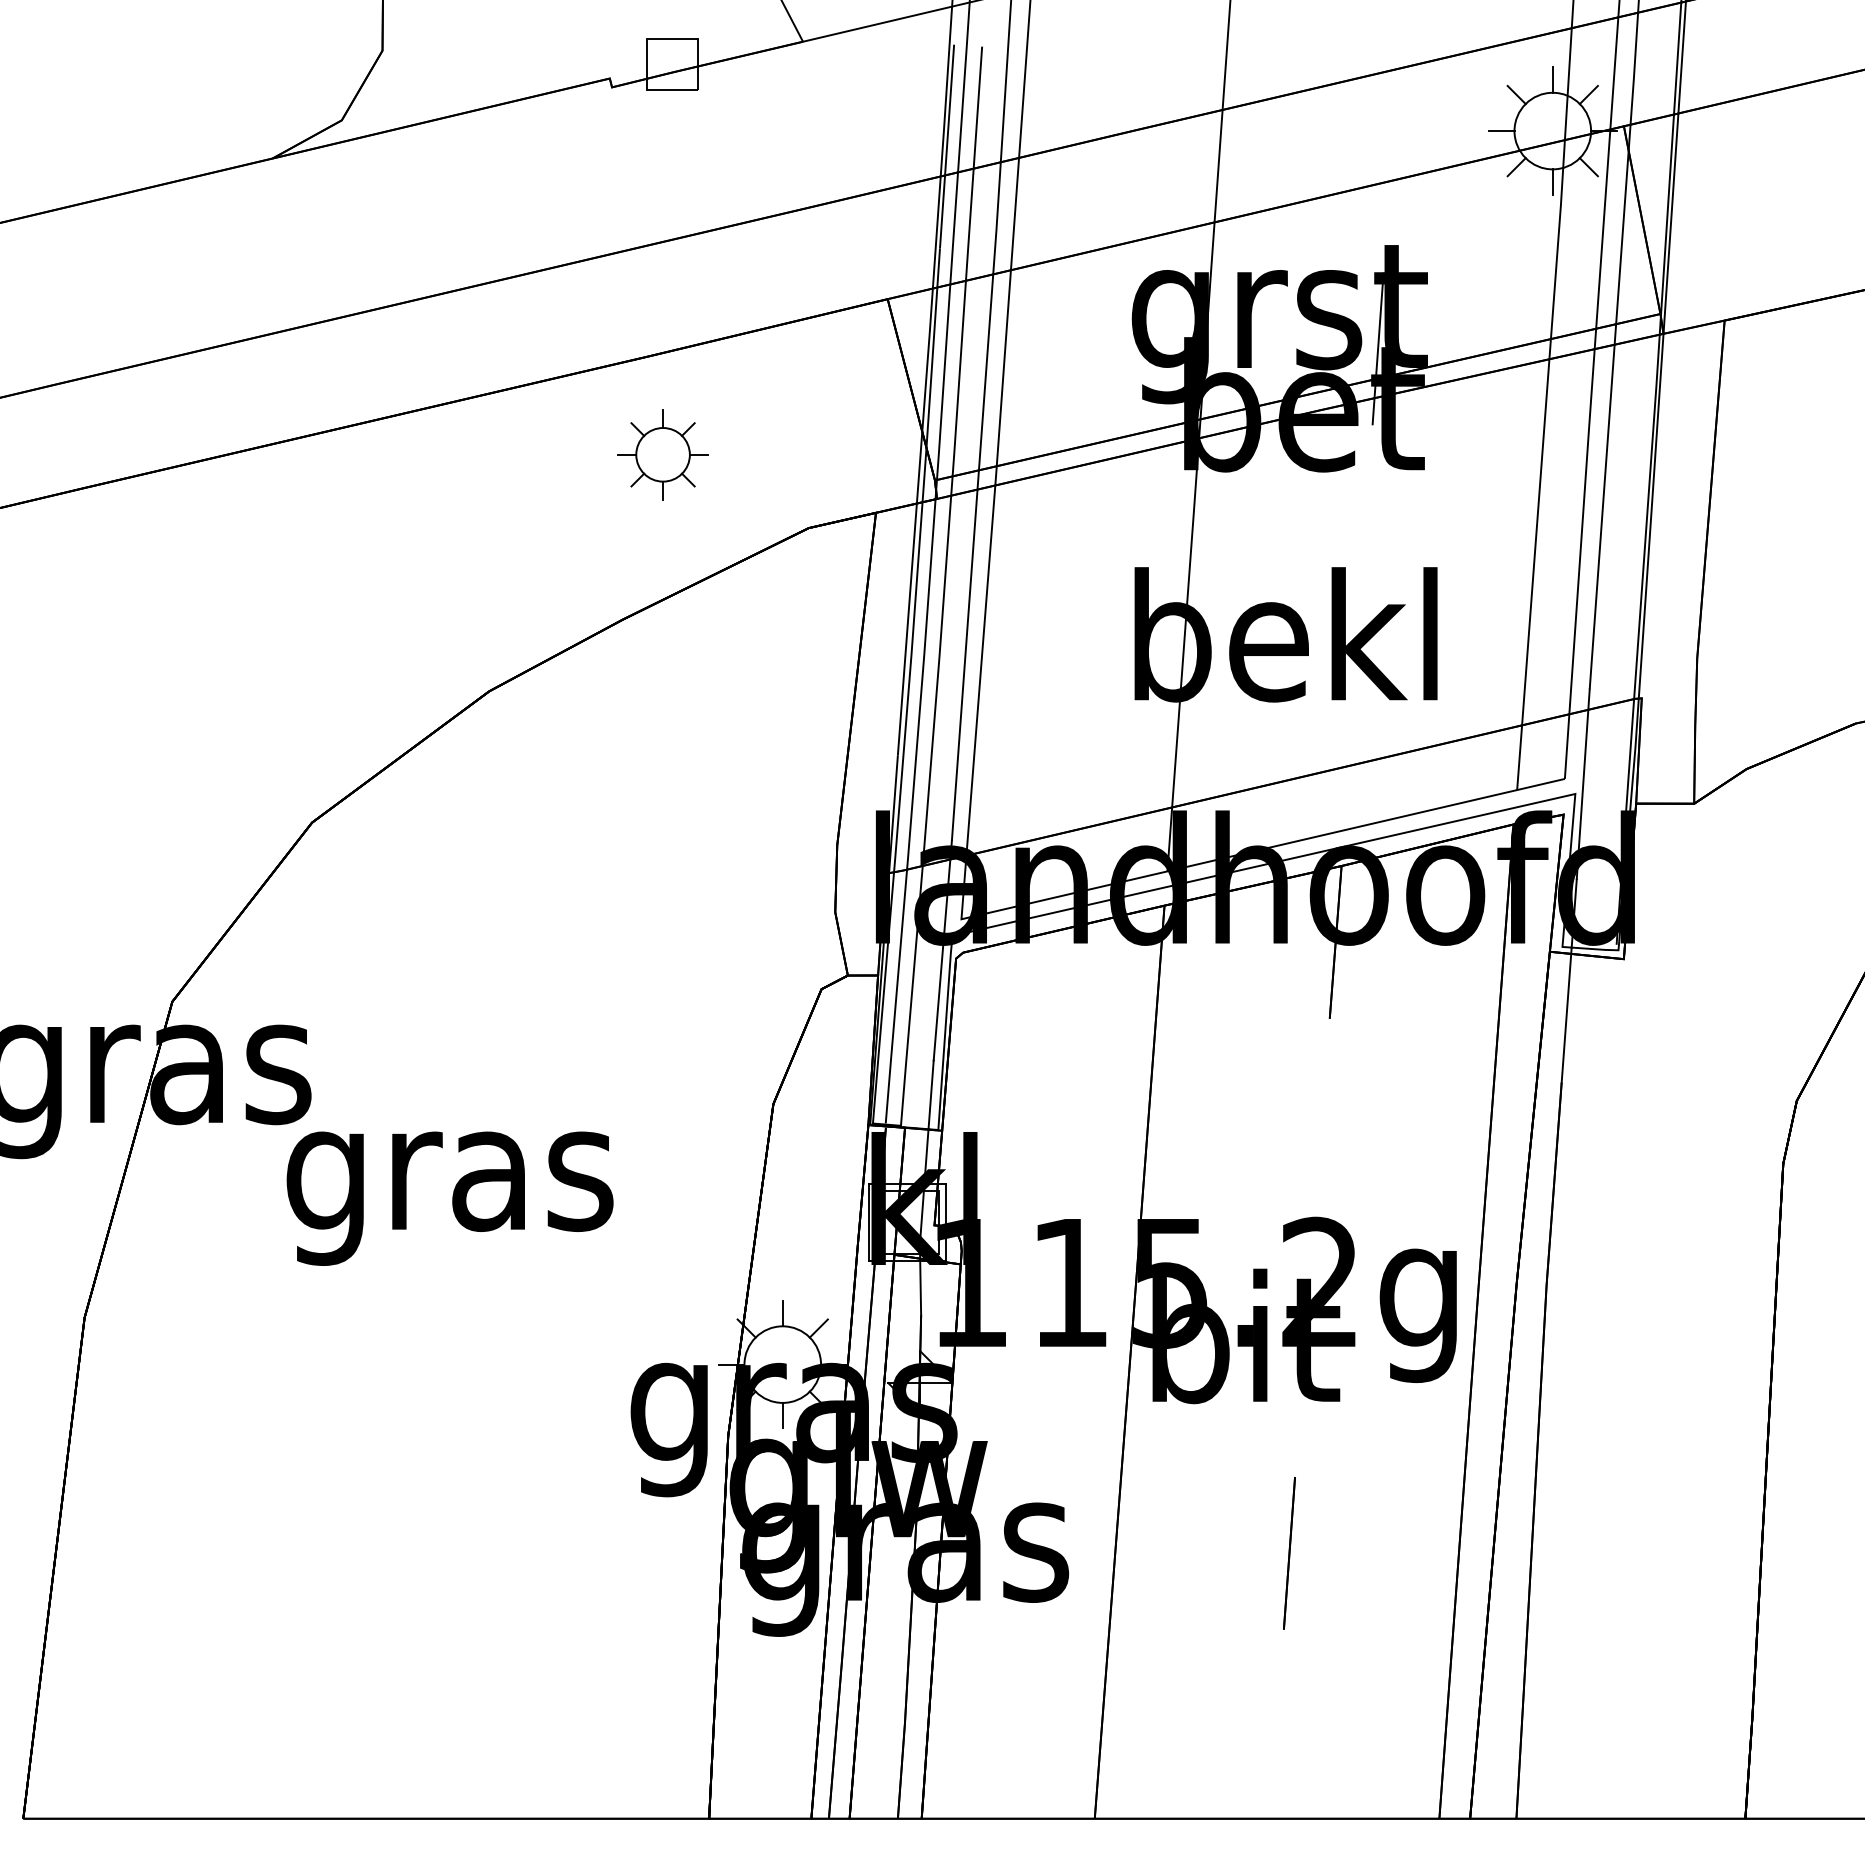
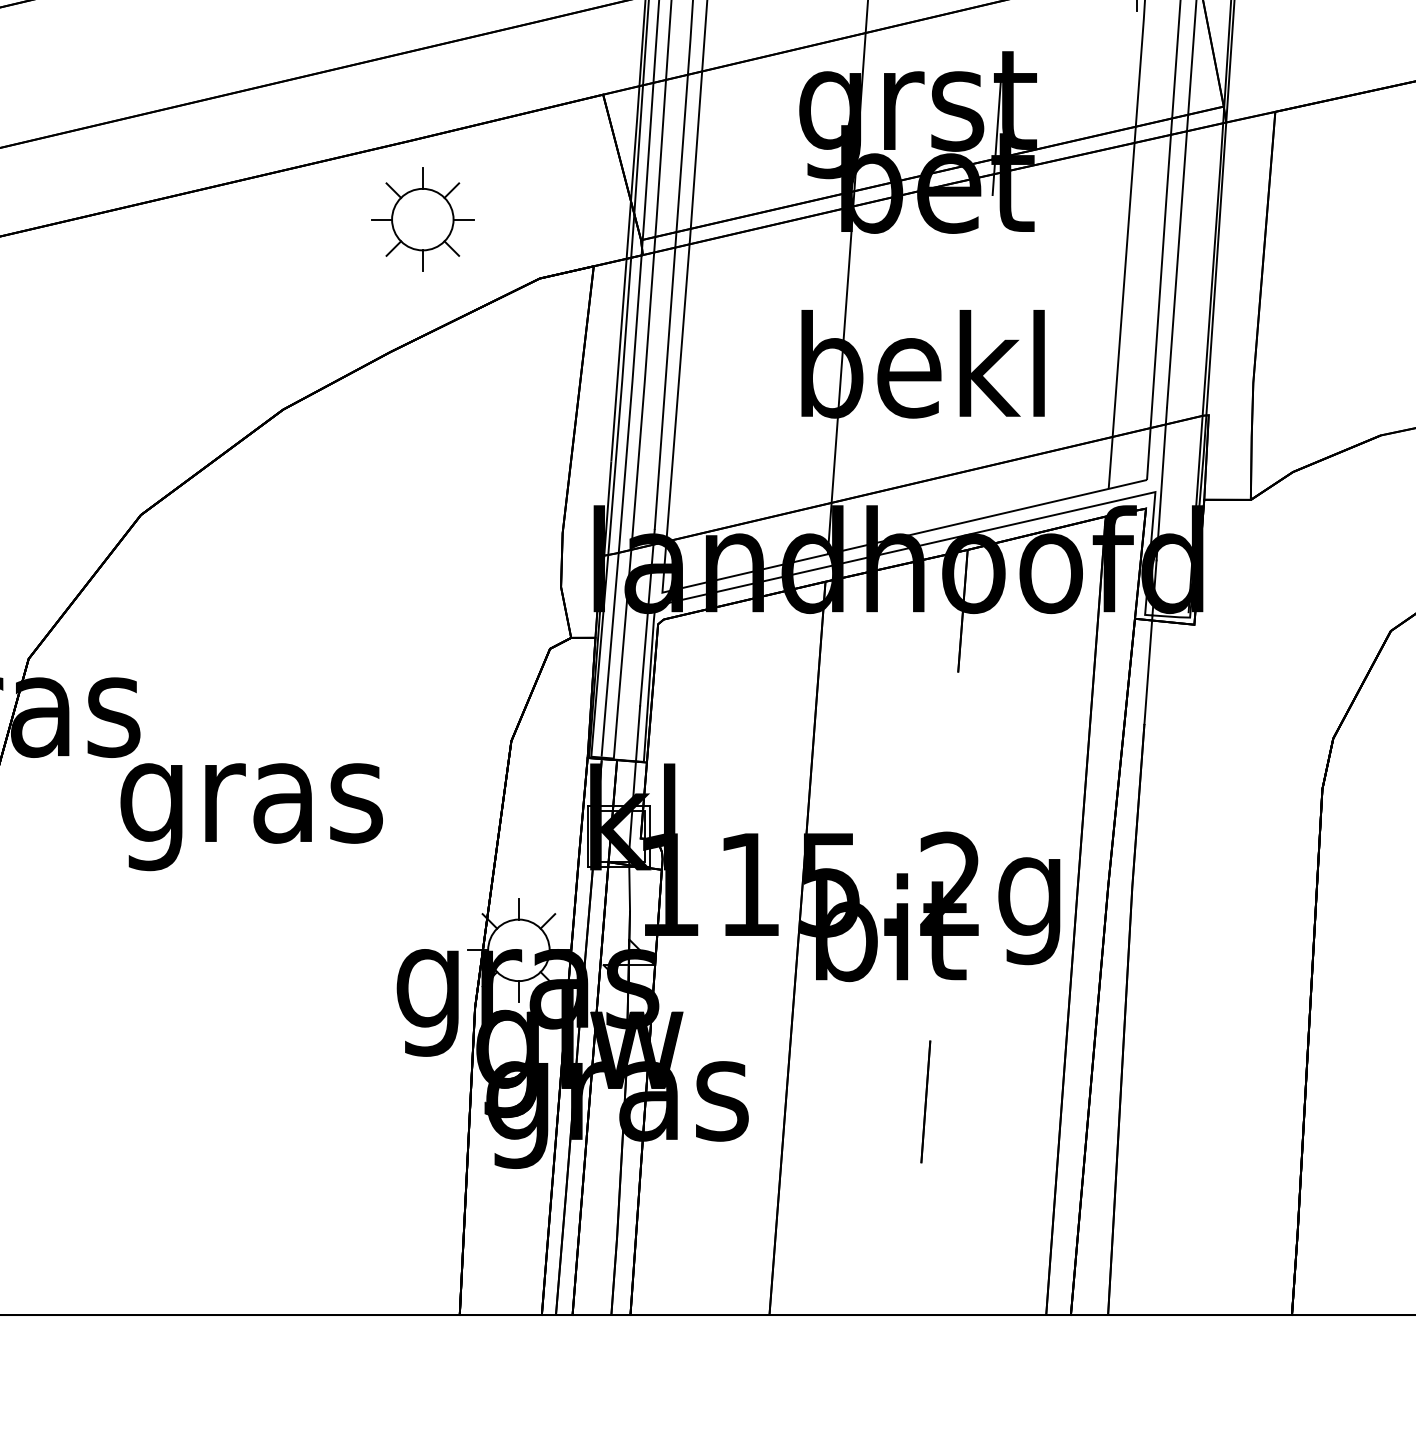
part: (662, 454) -> (422, 219), size x1.43

